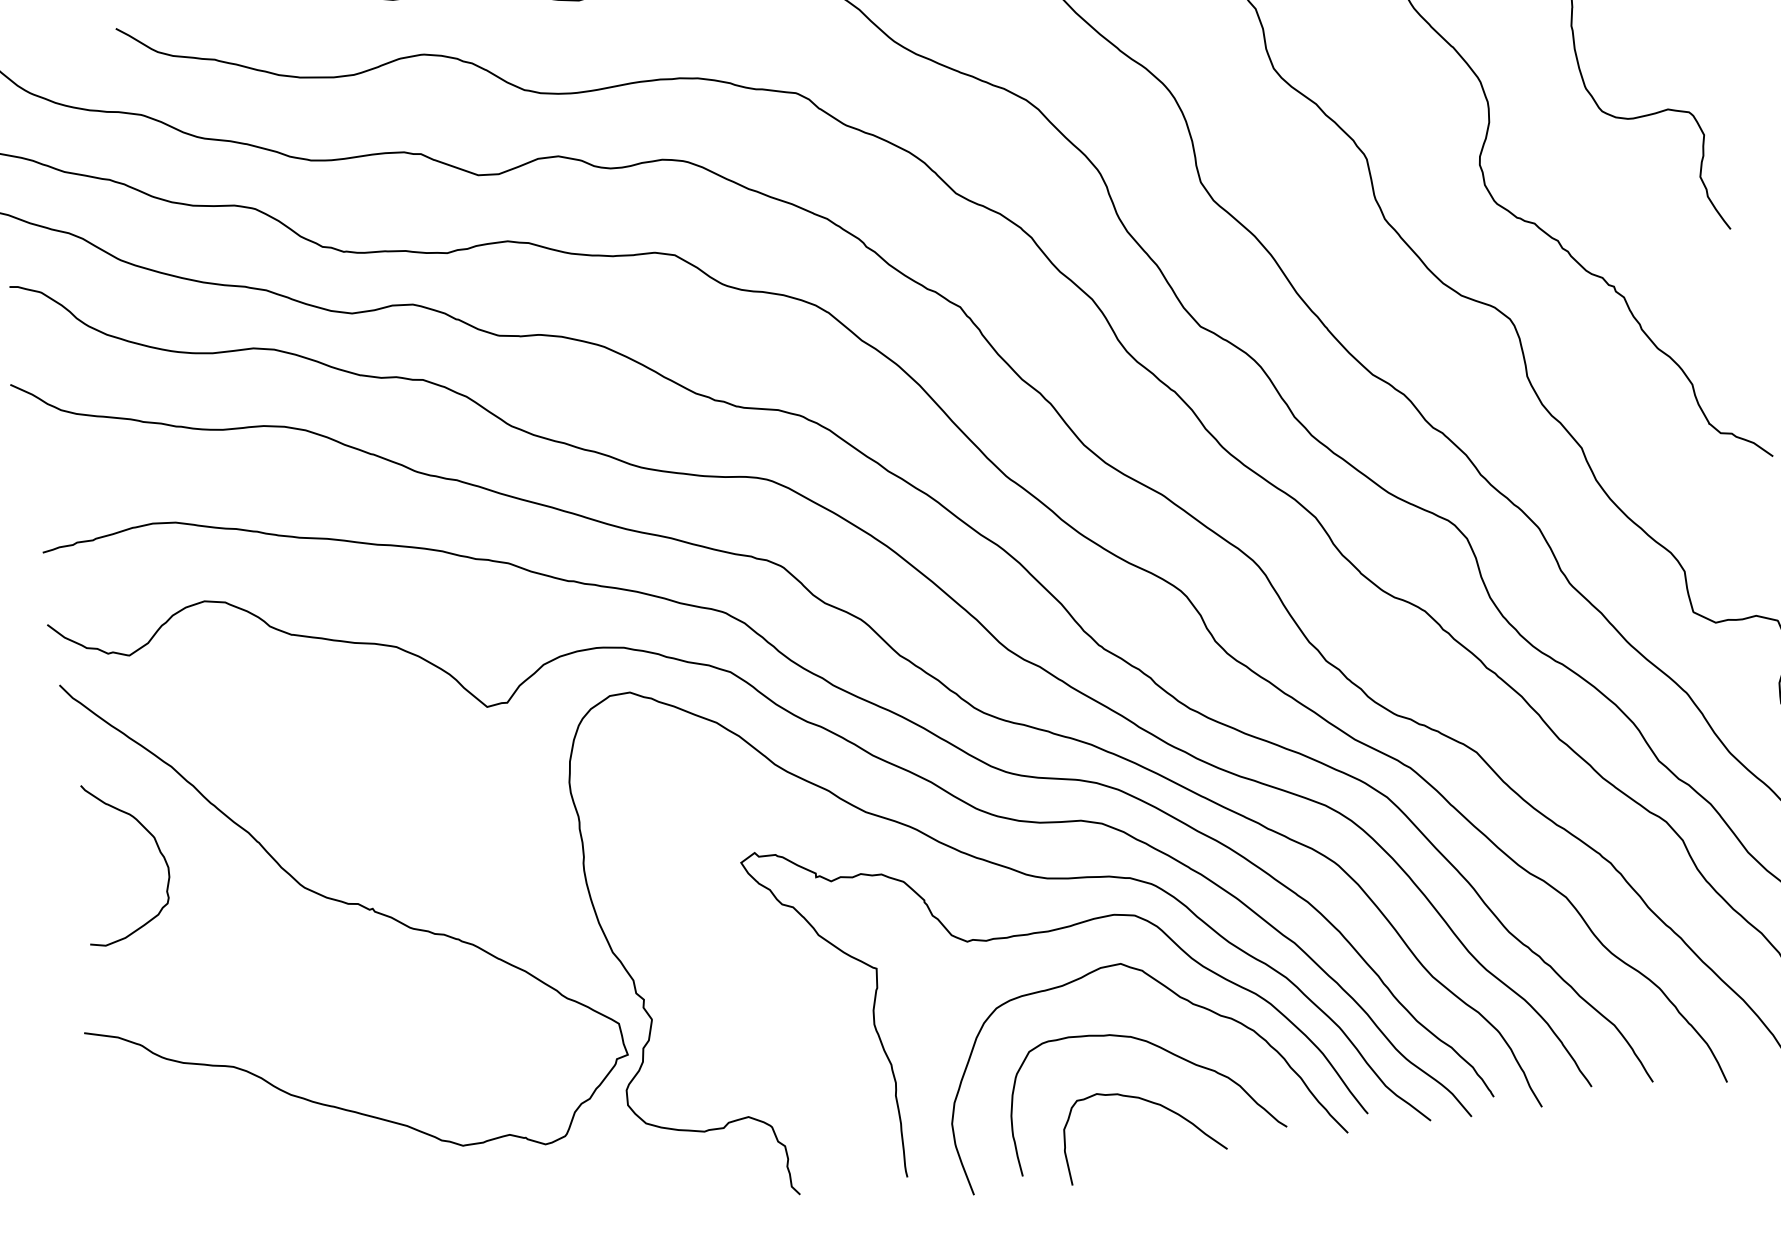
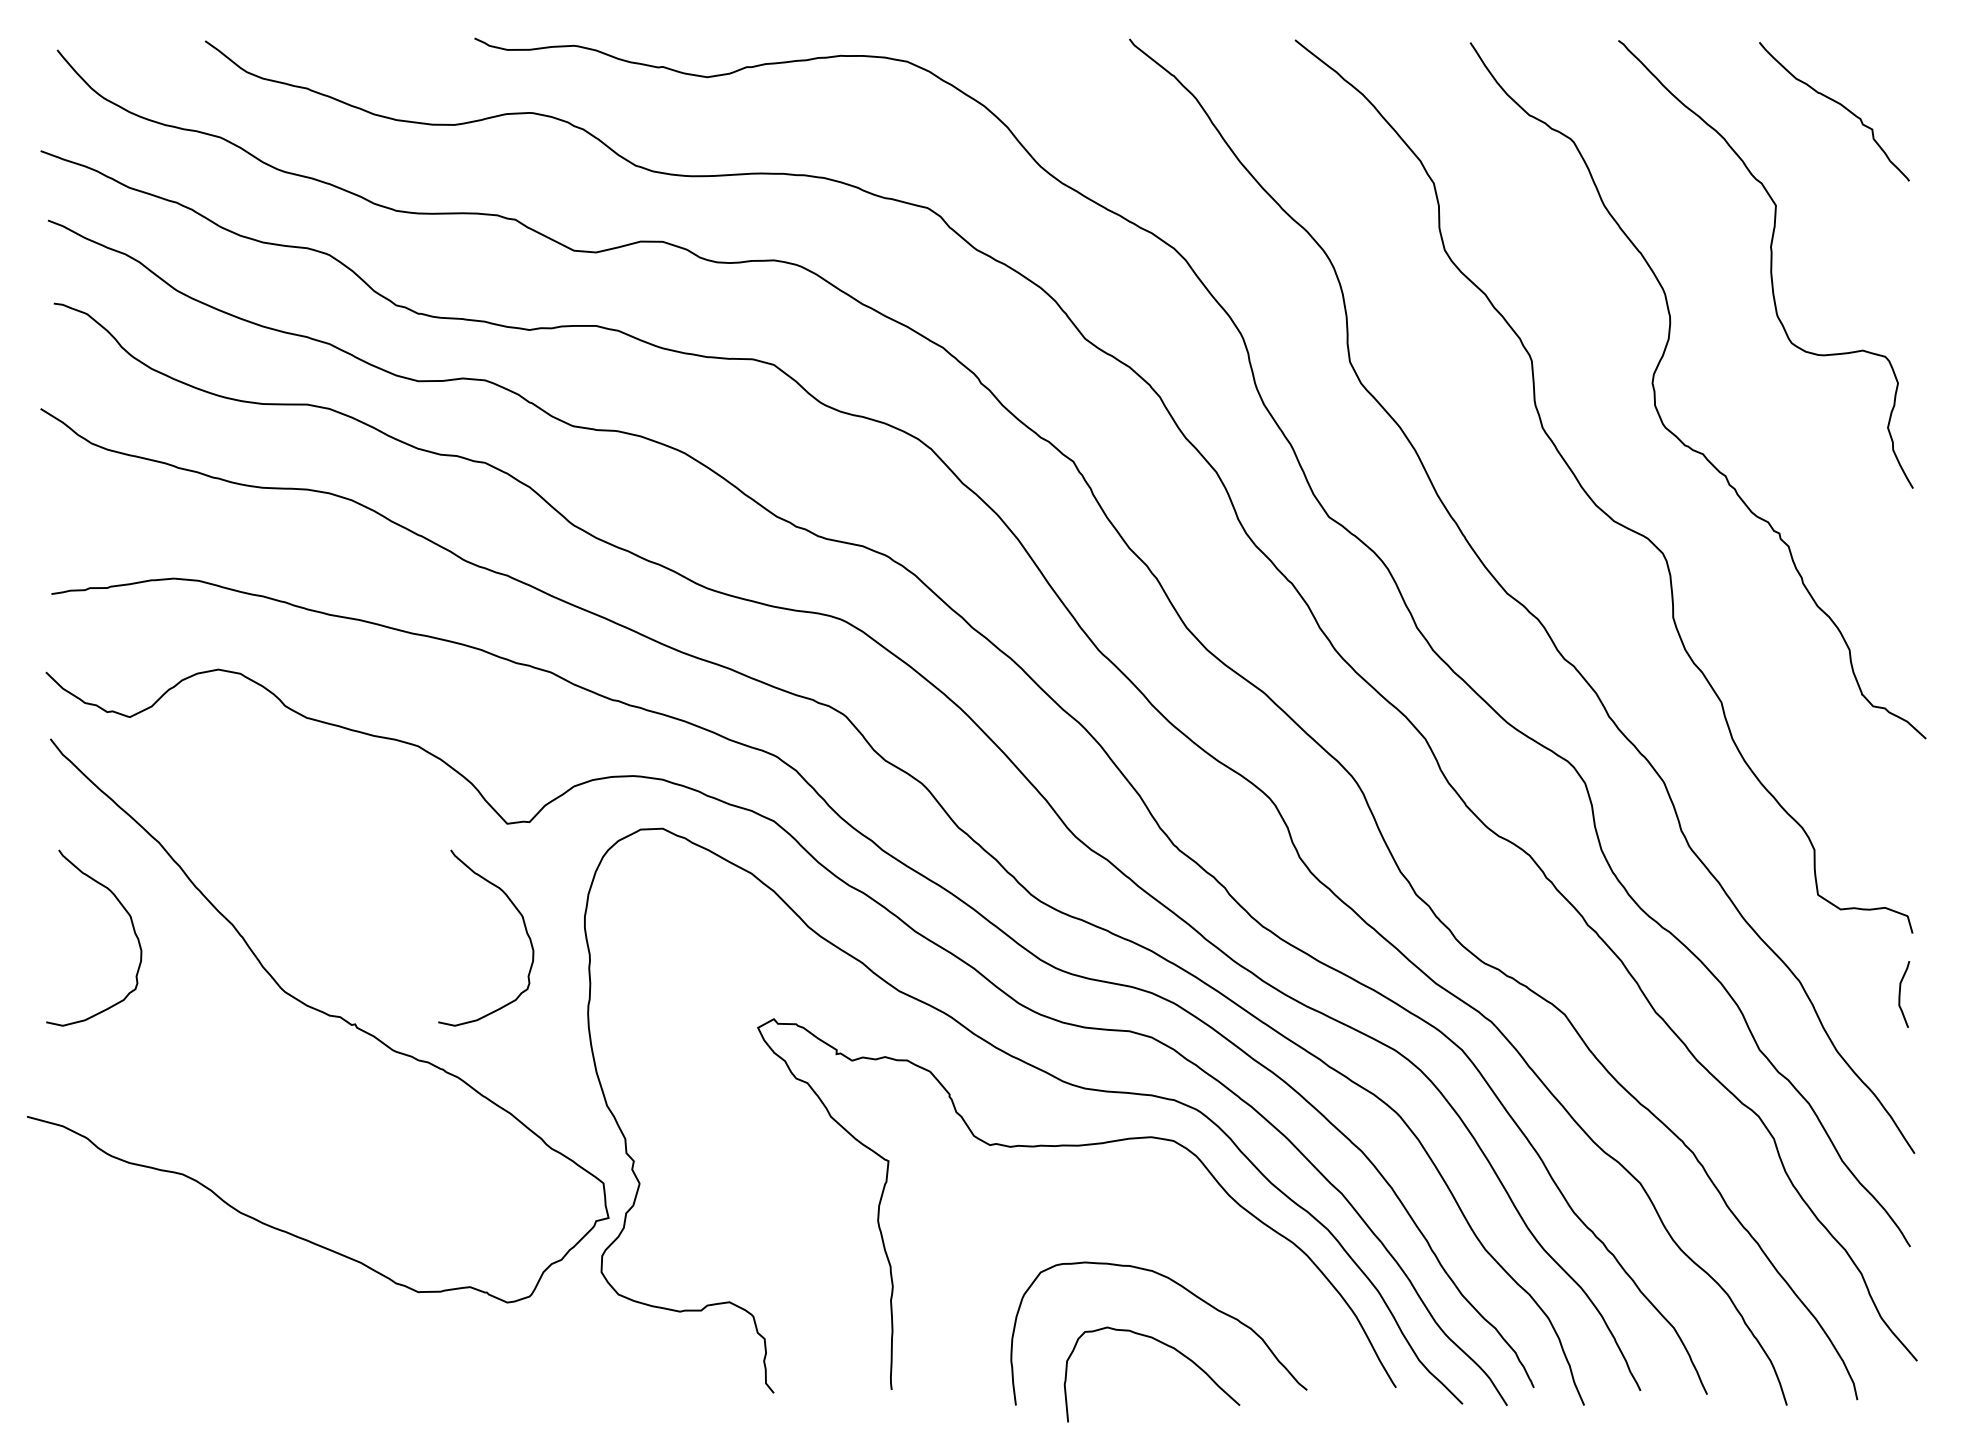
curve: (514, 797) -> (523, 924), added
curve: (1179, 998) -> (1210, 1236), removed

